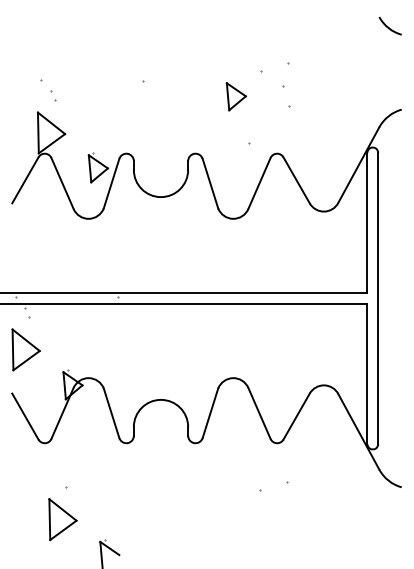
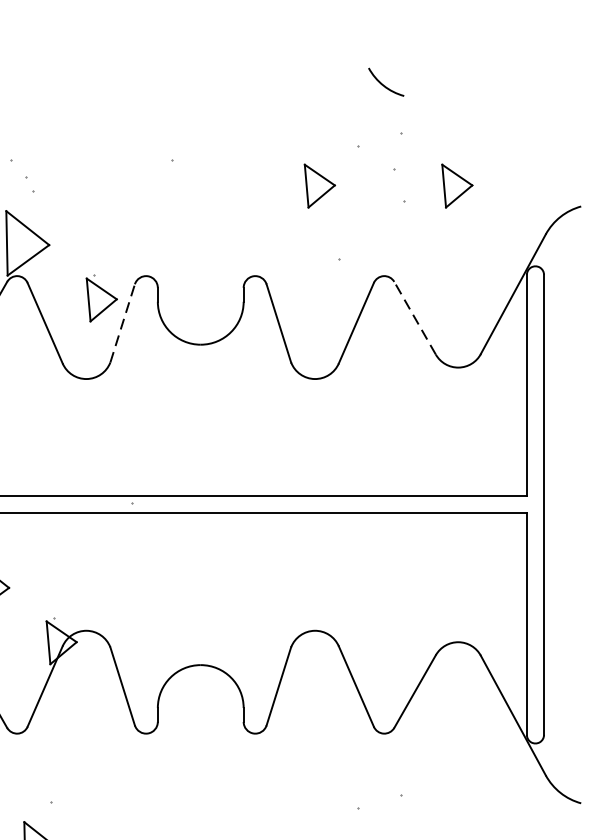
arc: (388, 26) -> (383, 82), moved
part: (322, 96) -> (455, 185), added
line: (296, 179) -> (414, 316), solid -> dashed
line: (111, 183) -> (122, 323), solid -> dashed

